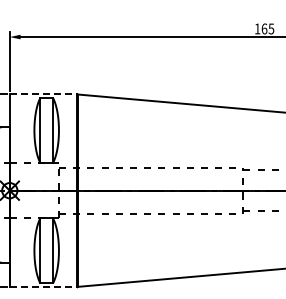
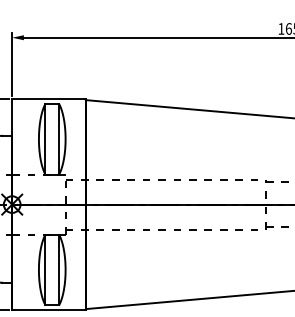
line: (43, 93) -> (48, 99), dashed -> solid
line: (43, 287) -> (48, 309), dashed -> solid

